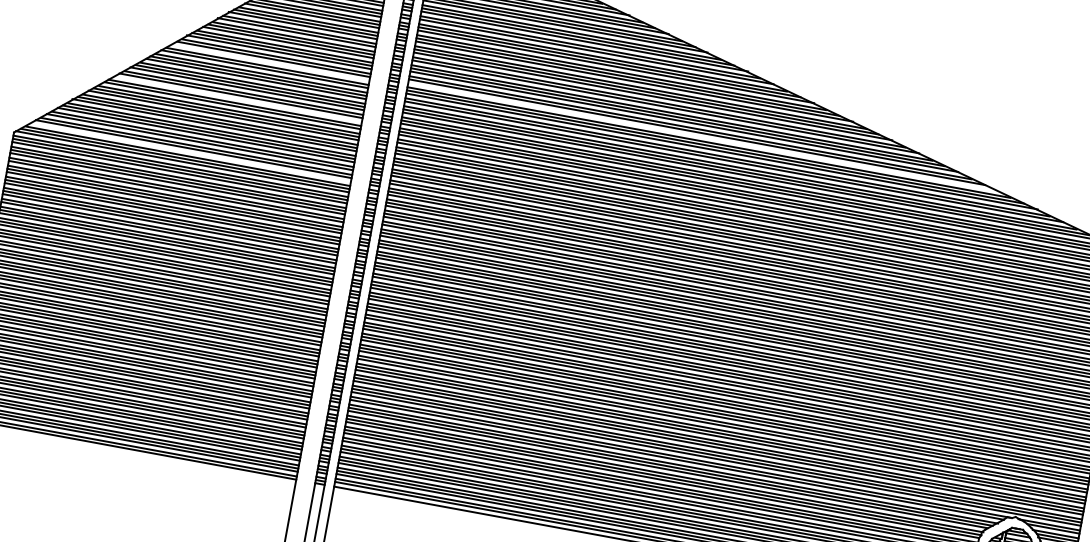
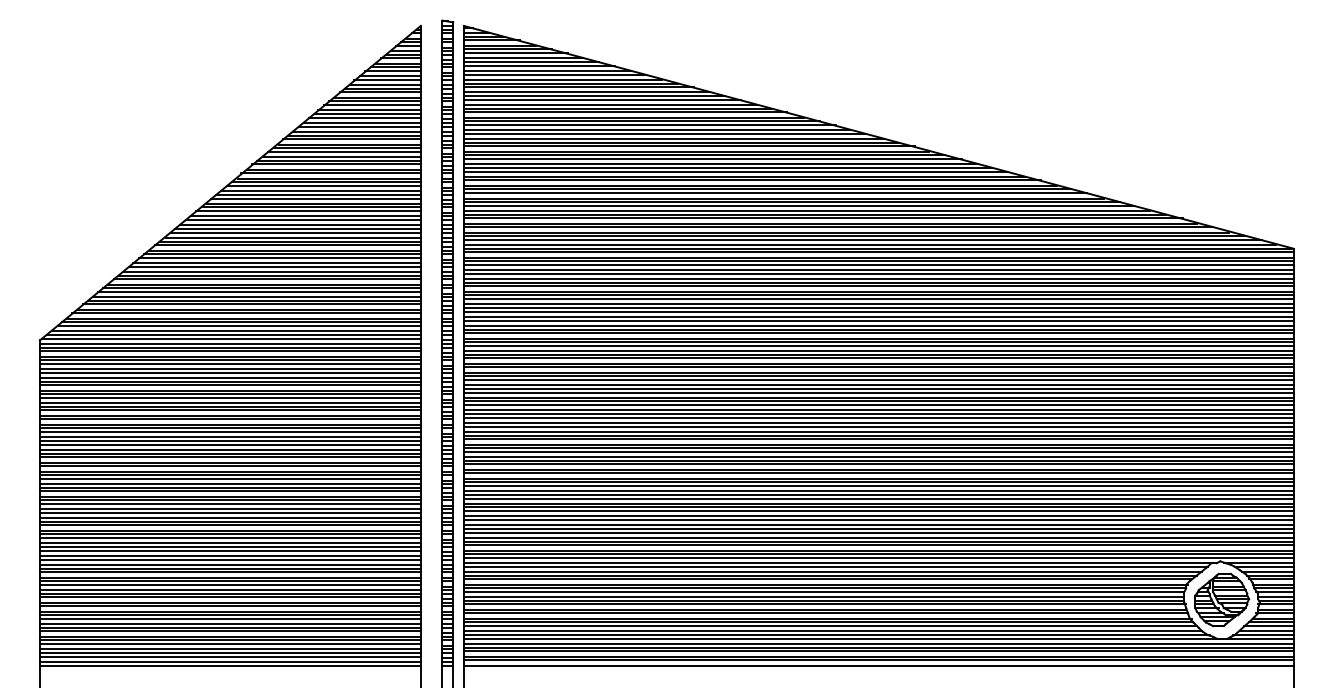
line: (270, 62) -> (308, 211), added
line: (237, 98) -> (279, 257), added
line: (703, 136) -> (799, 205), added
line: (190, 152) -> (238, 326), added

